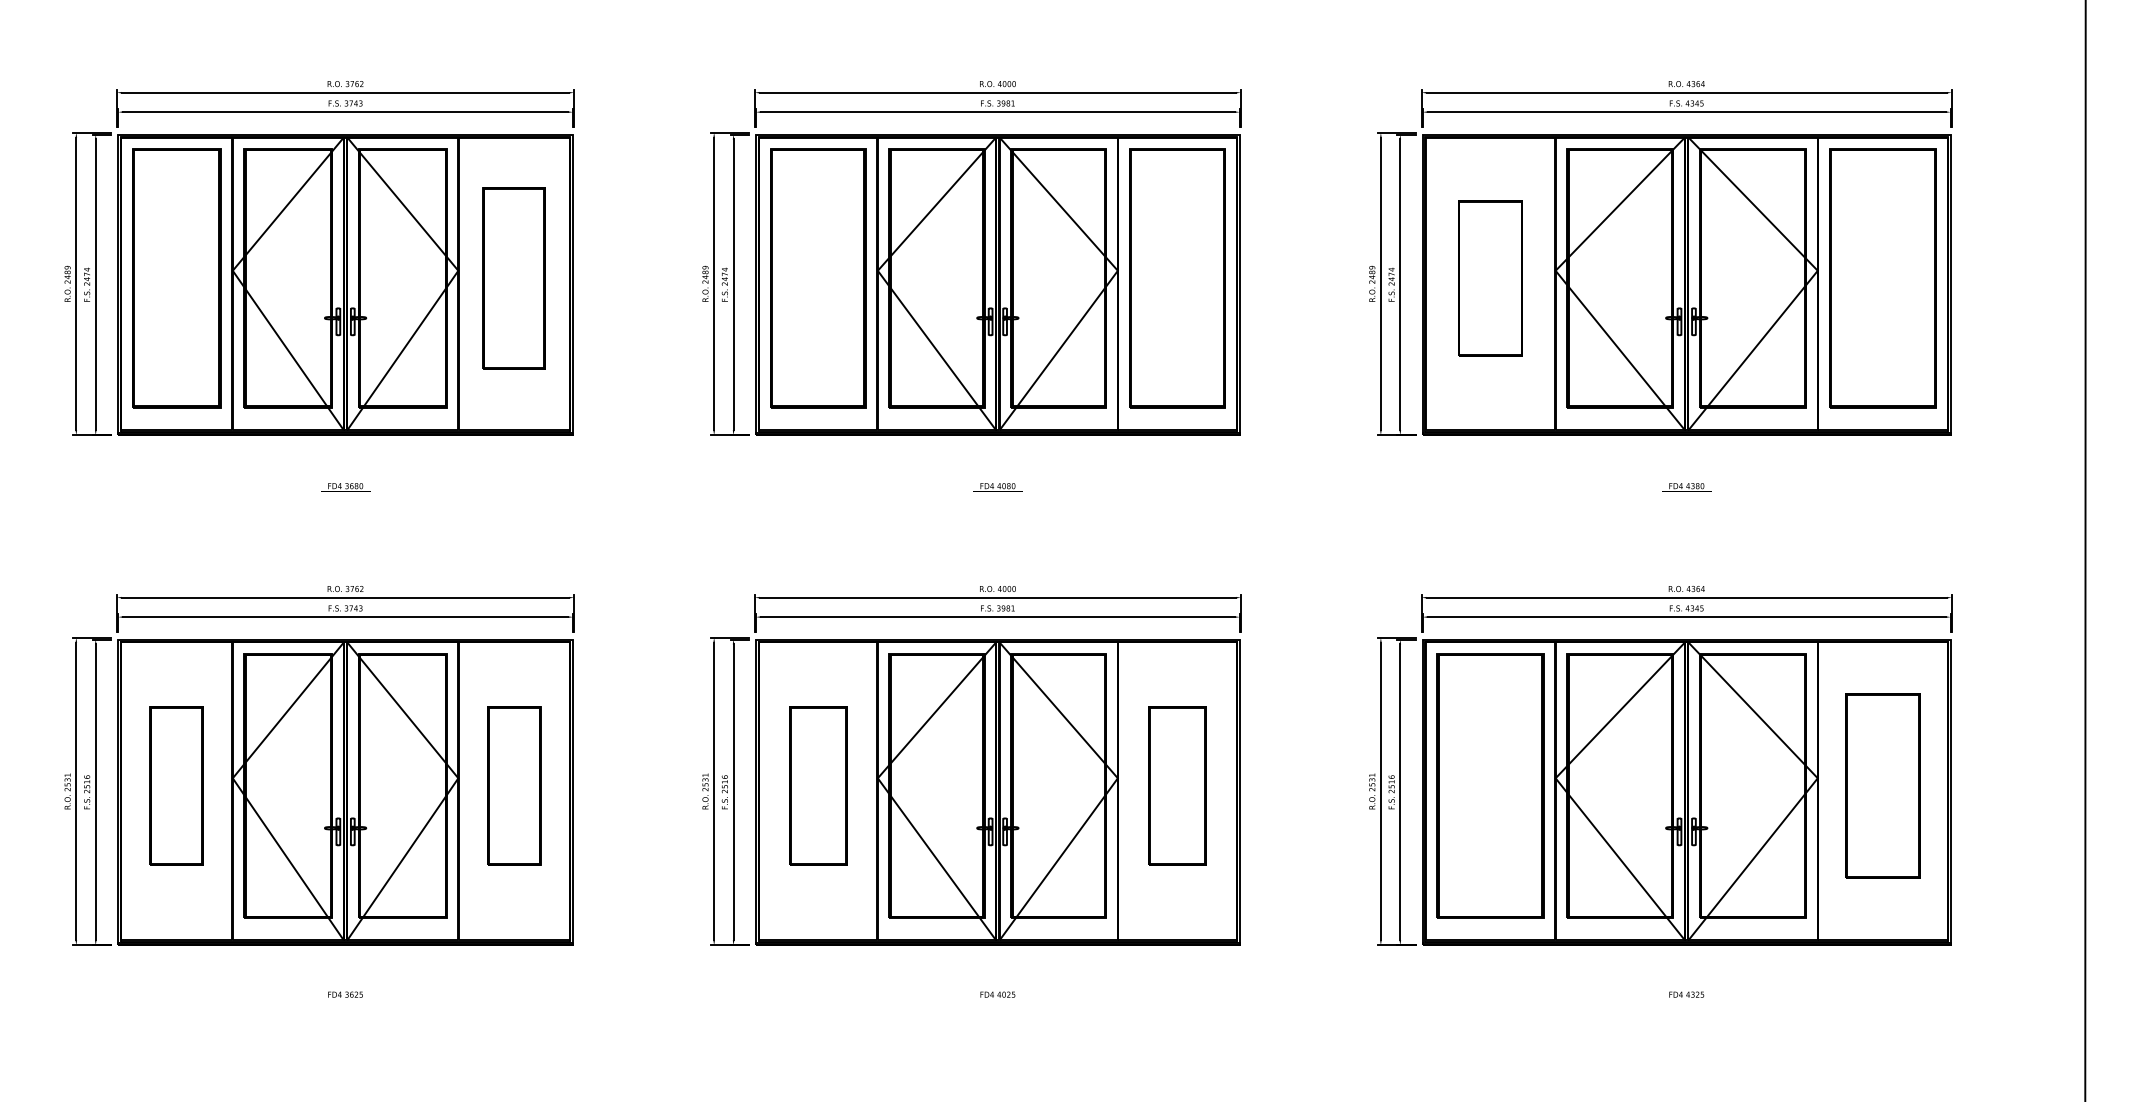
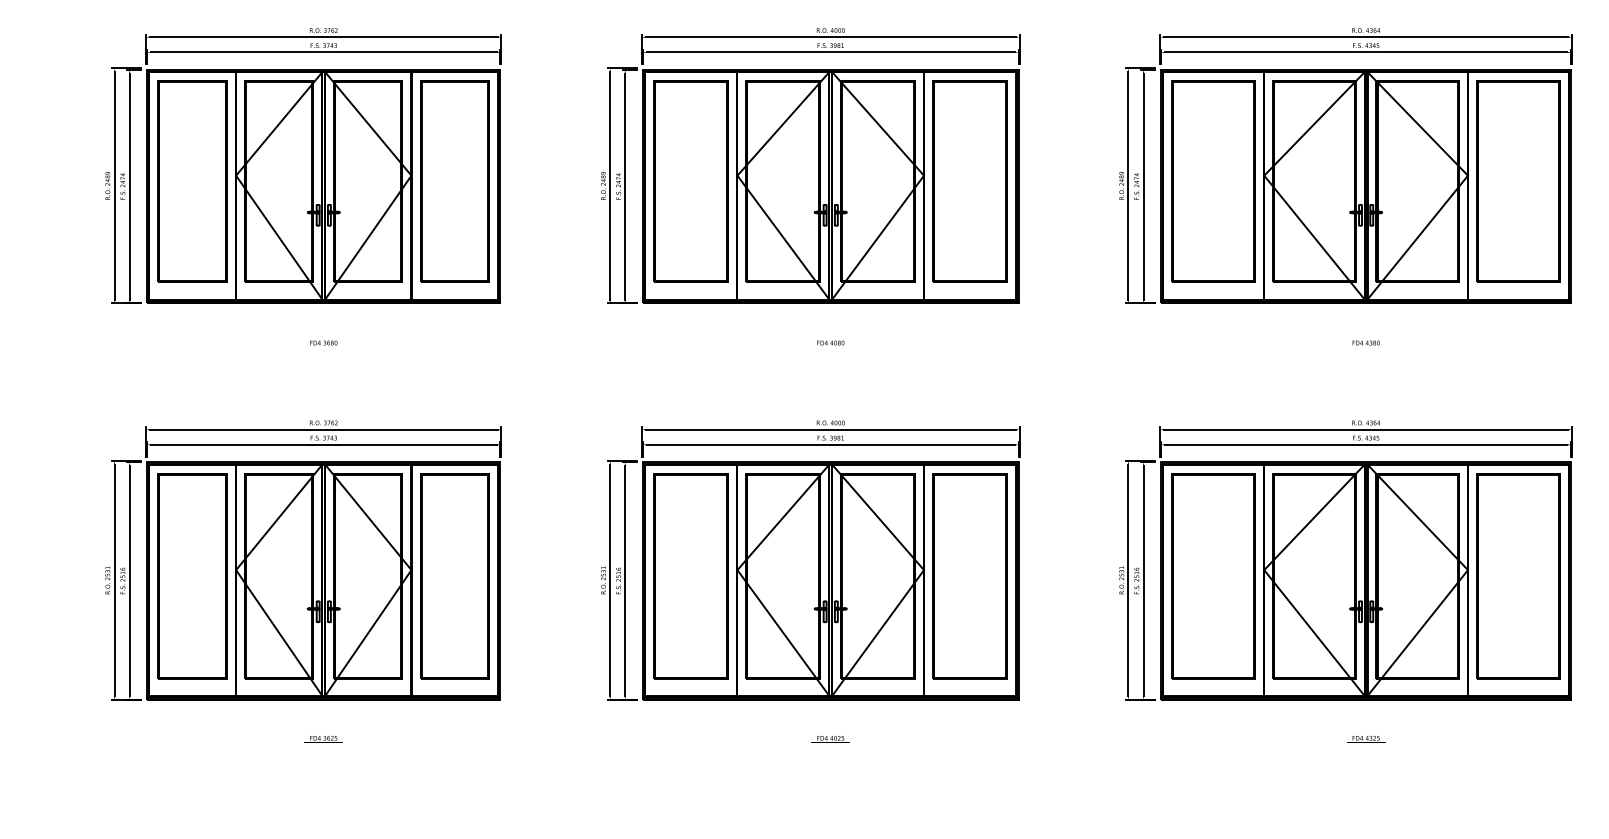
part: (513, 278) -> (454, 181), size x1.43
part: (1490, 278) -> (1213, 181), size x1.67
part: (176, 785) -> (192, 575), size x1.67
part: (513, 785) -> (454, 575), size x1.67
part: (818, 785) -> (691, 575), size x1.67
part: (1177, 785) -> (970, 575), size x1.67
part: (1882, 785) -> (1518, 575), size x1.43

